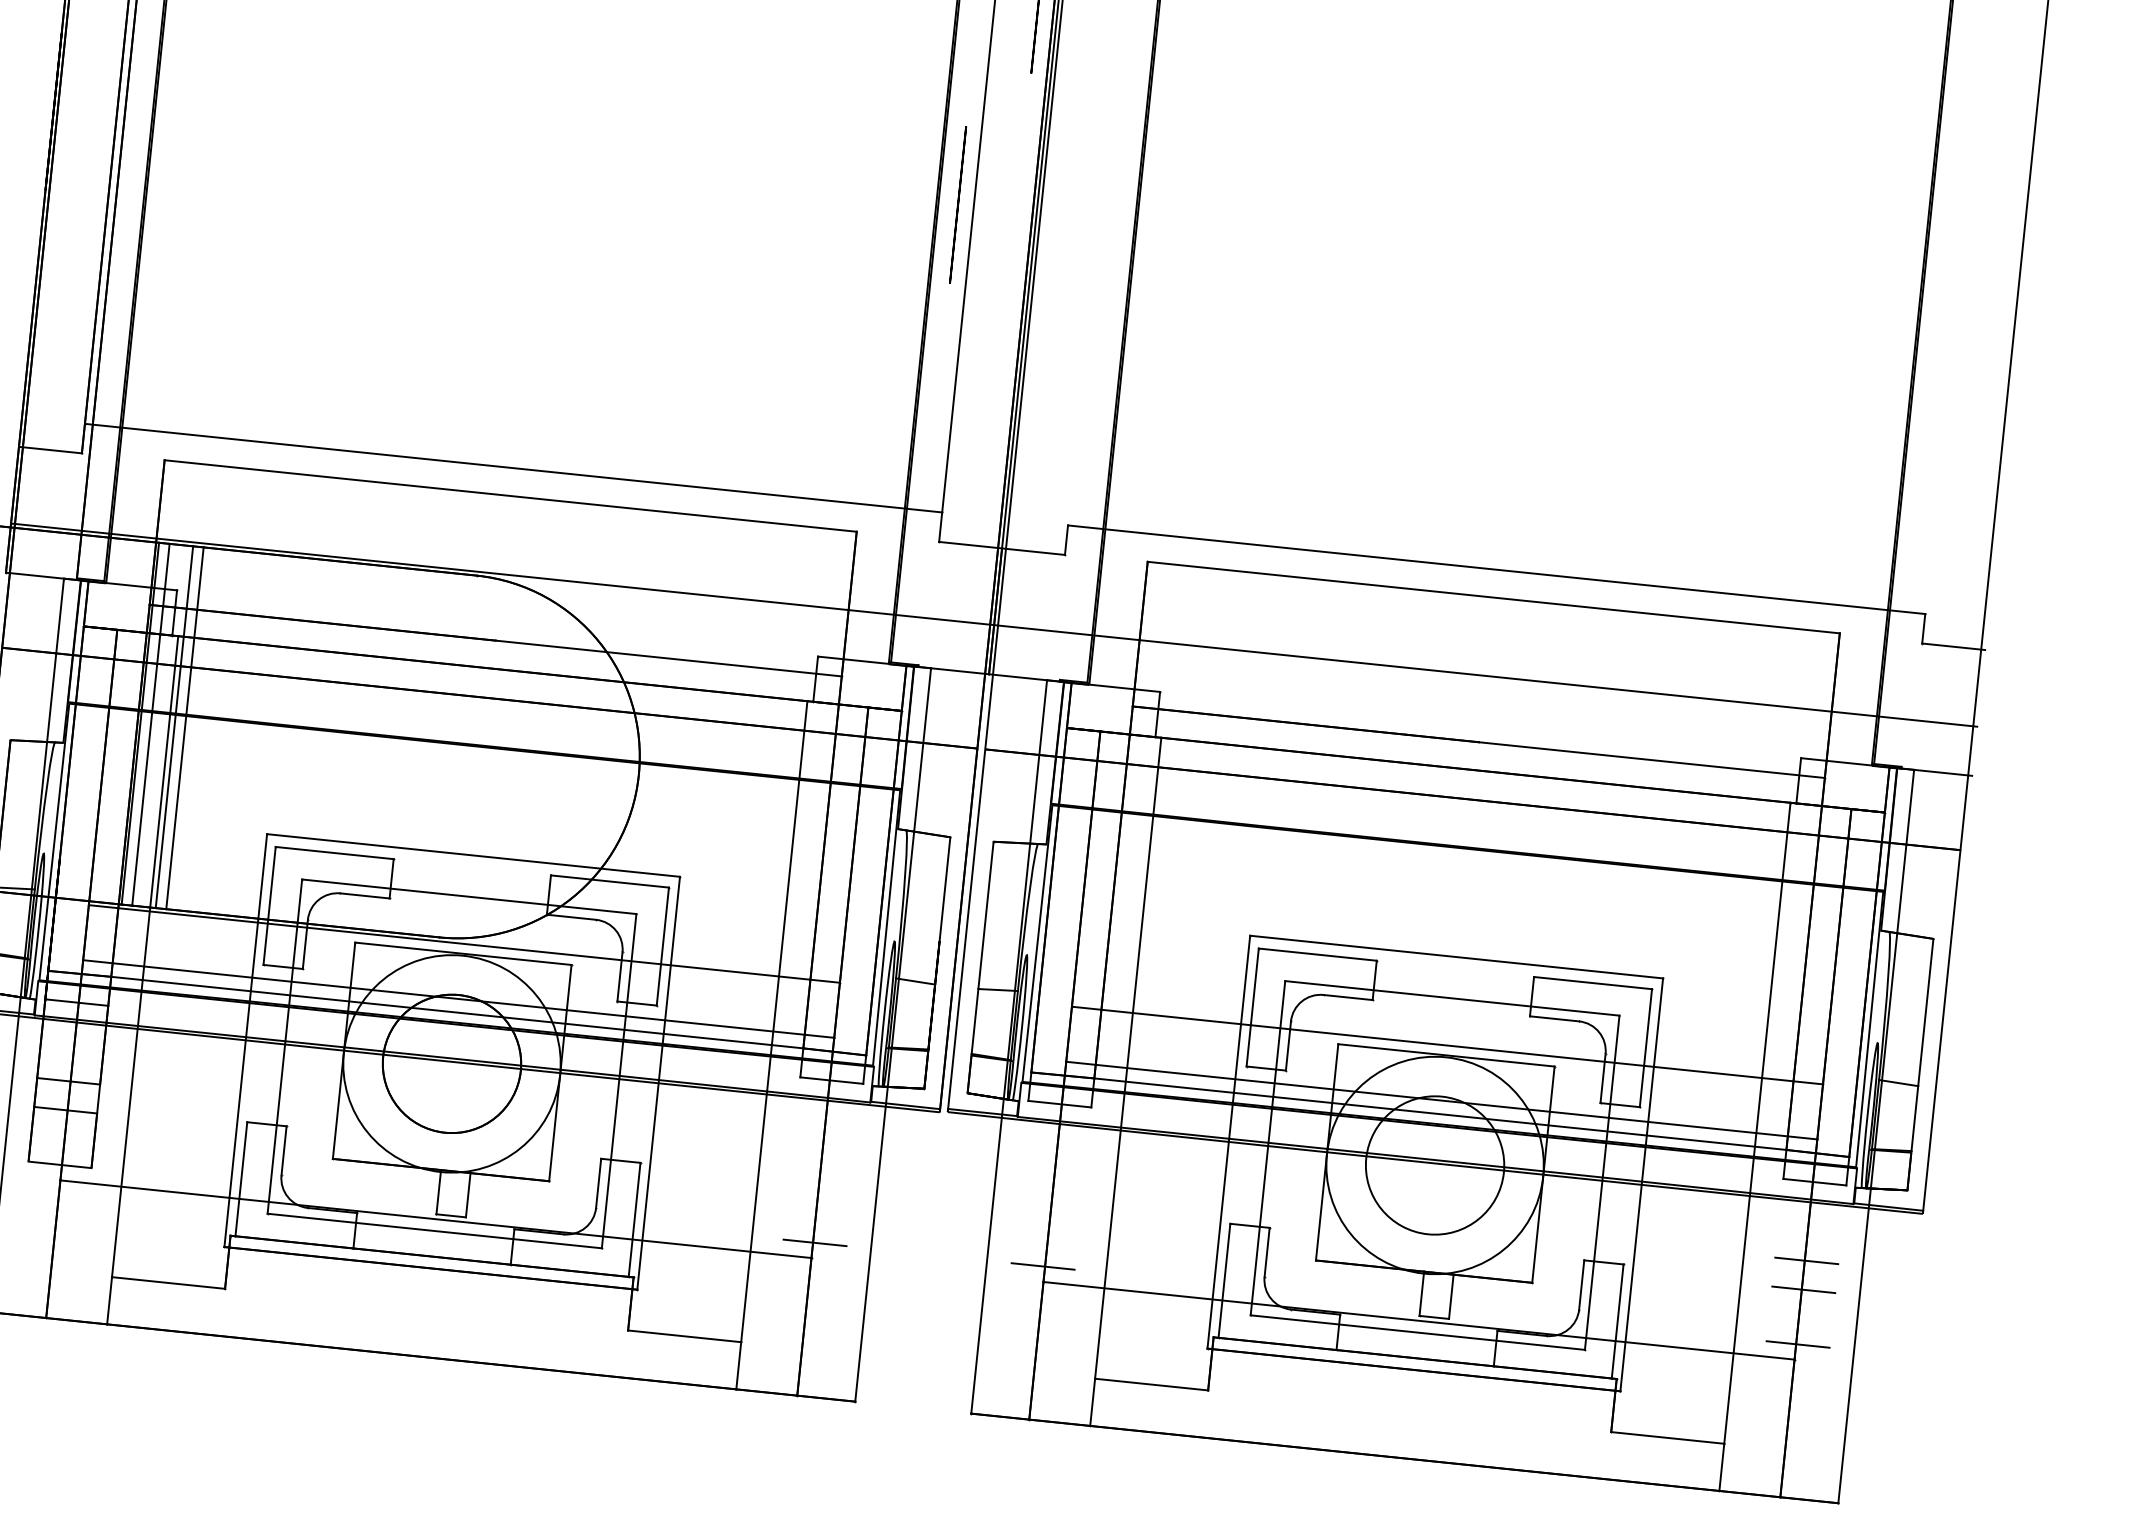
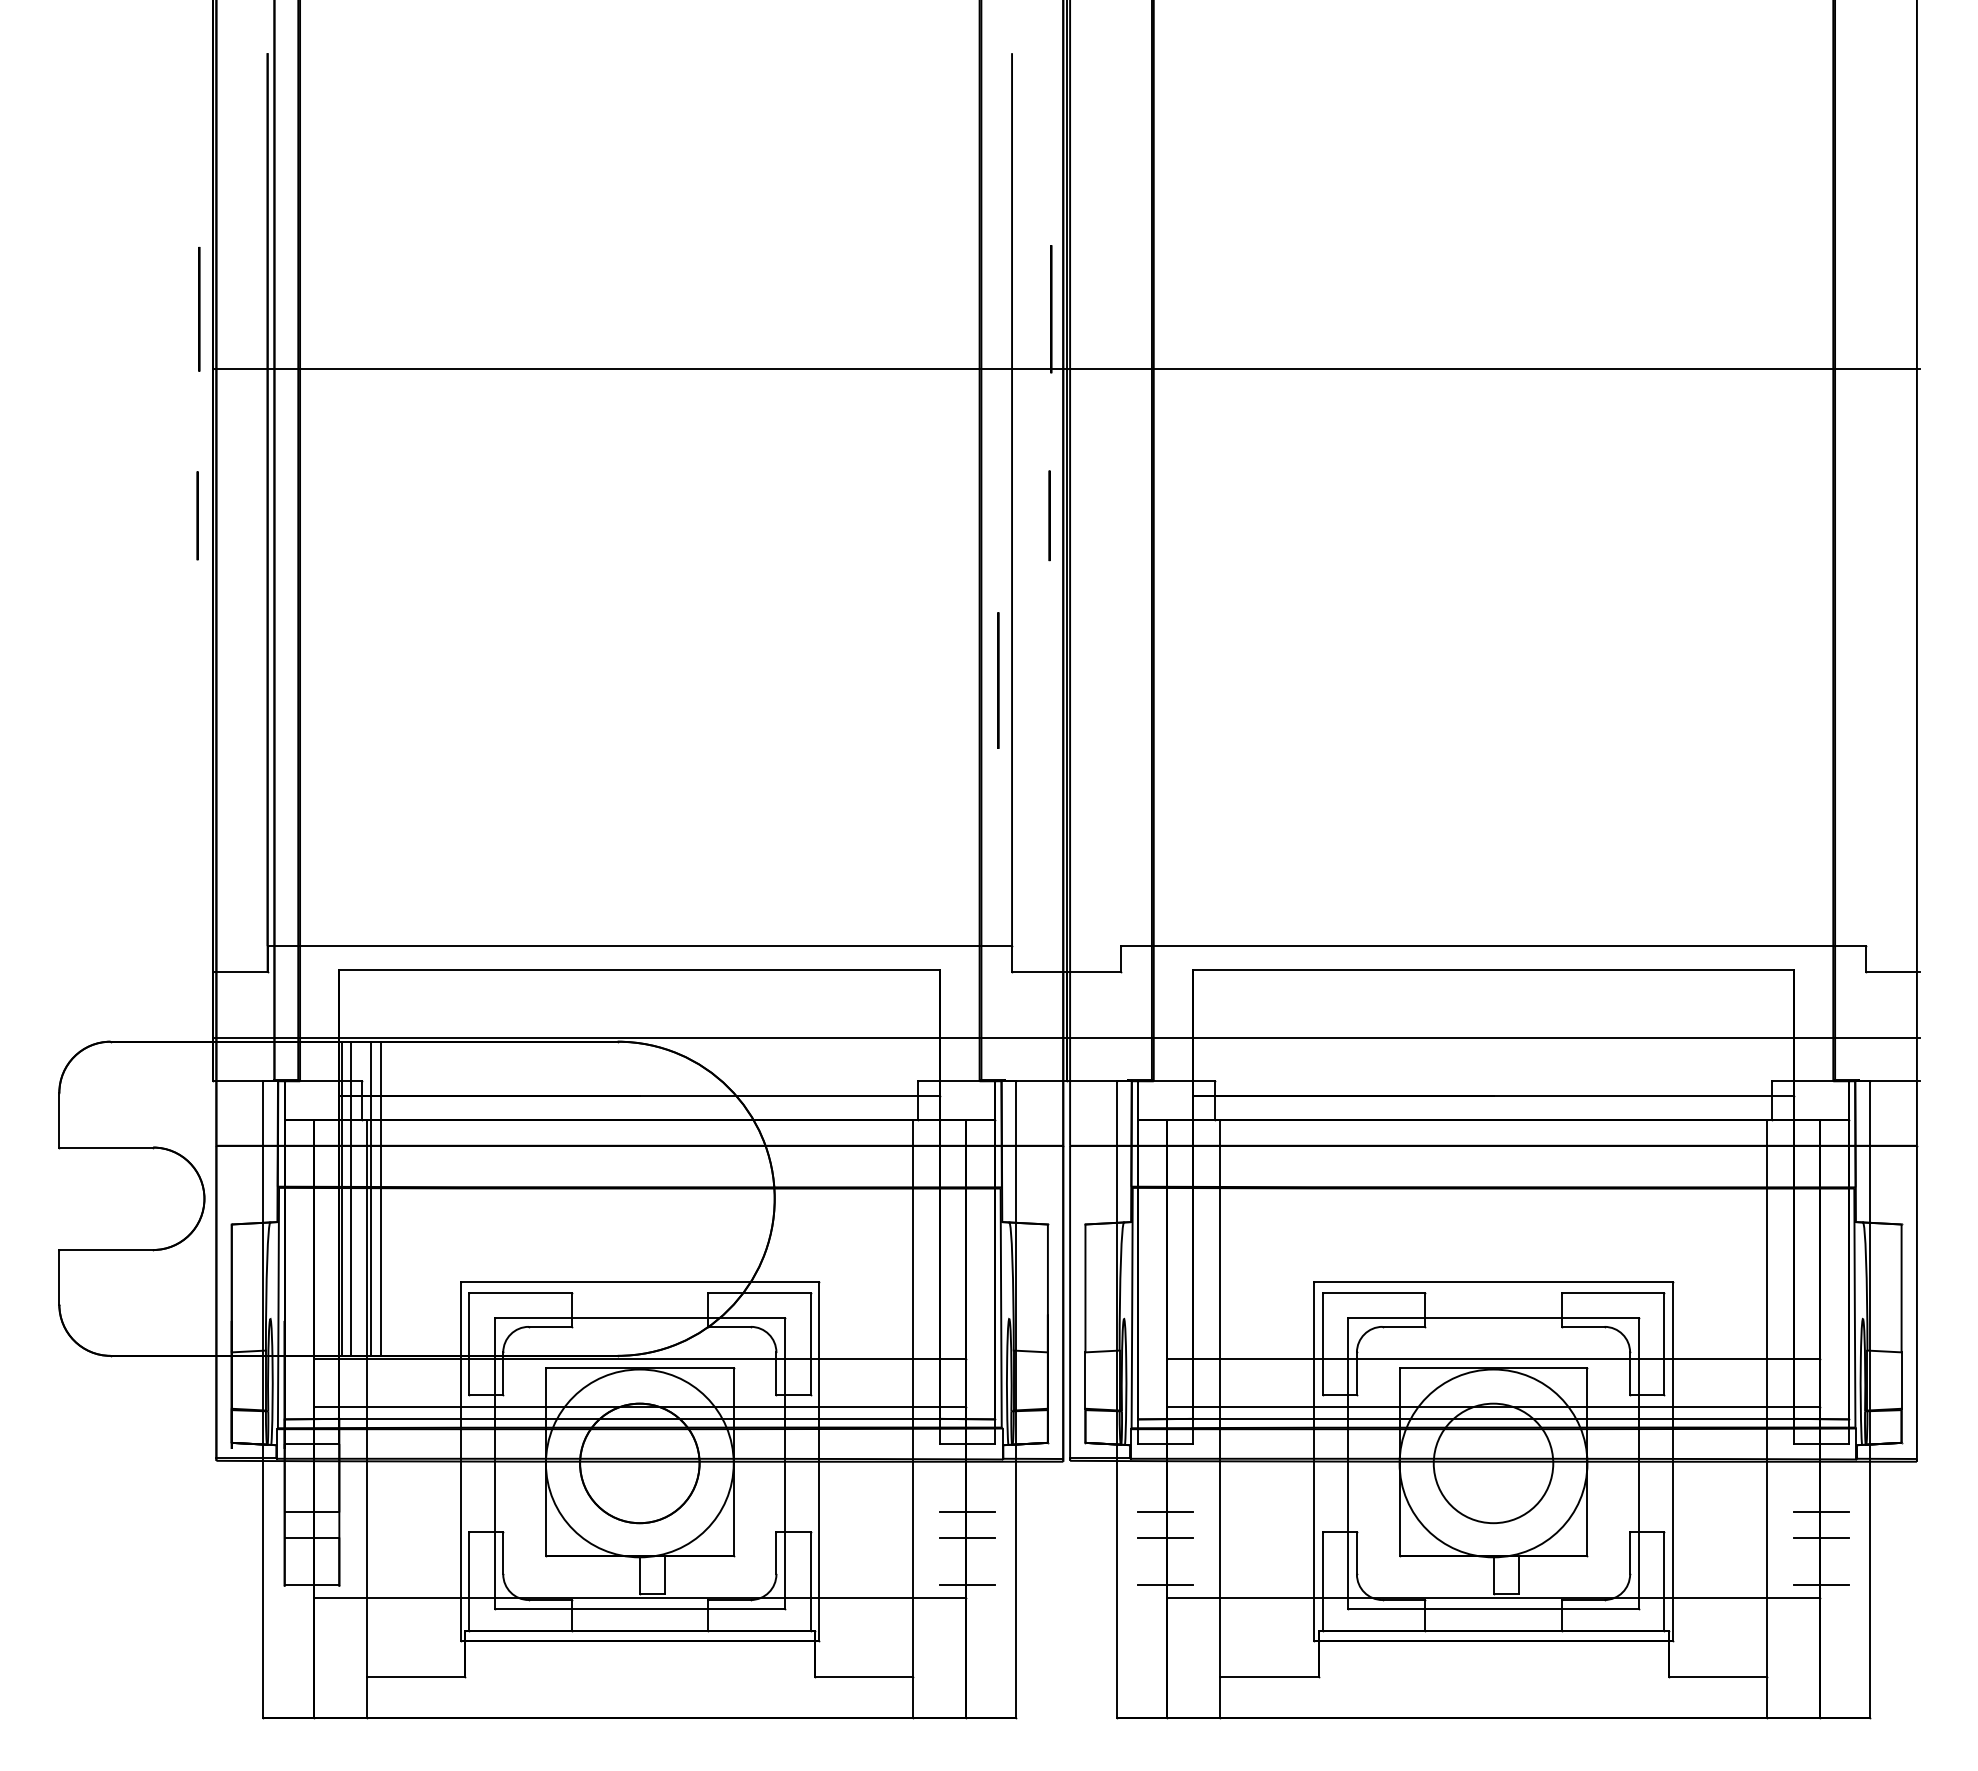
line: (823, 1159) -> (967, 1512), added
line: (1051, 1182) -> (1165, 1512), added
line: (820, 1188) -> (967, 1537), added
line: (1048, 1211) -> (1165, 1537), added

